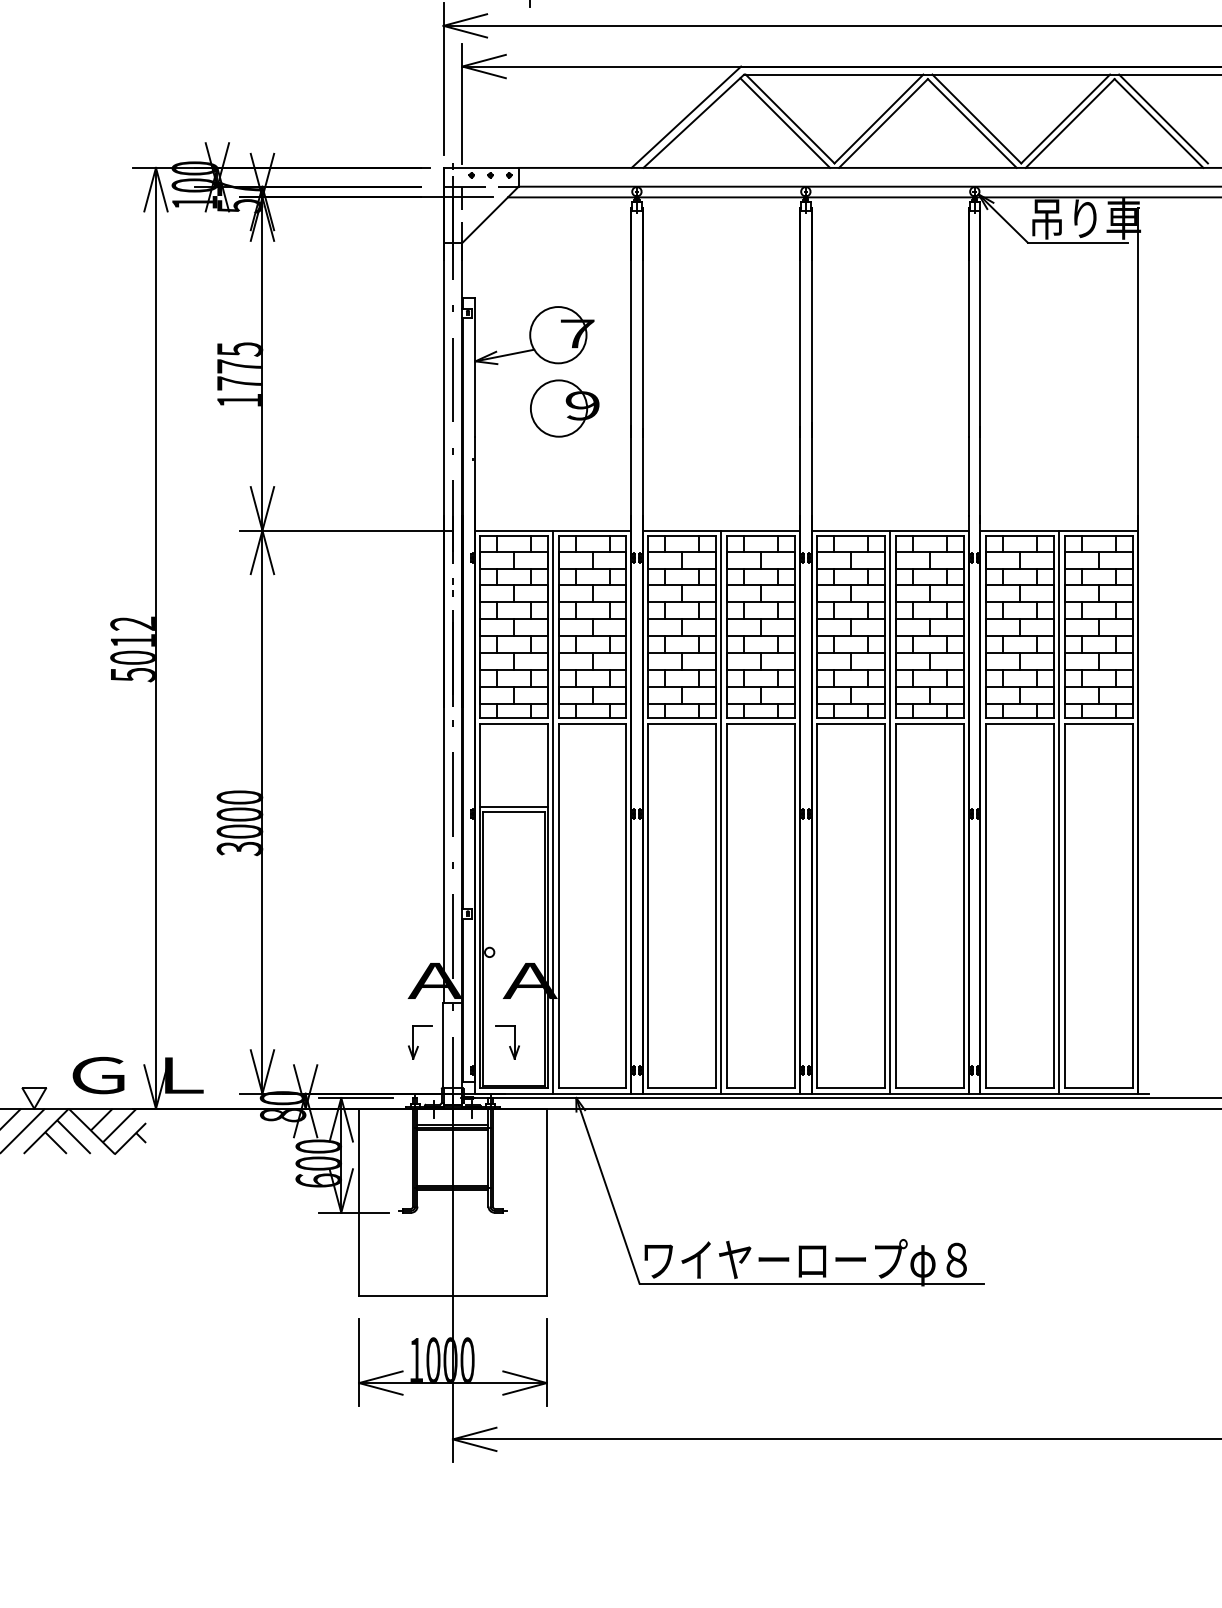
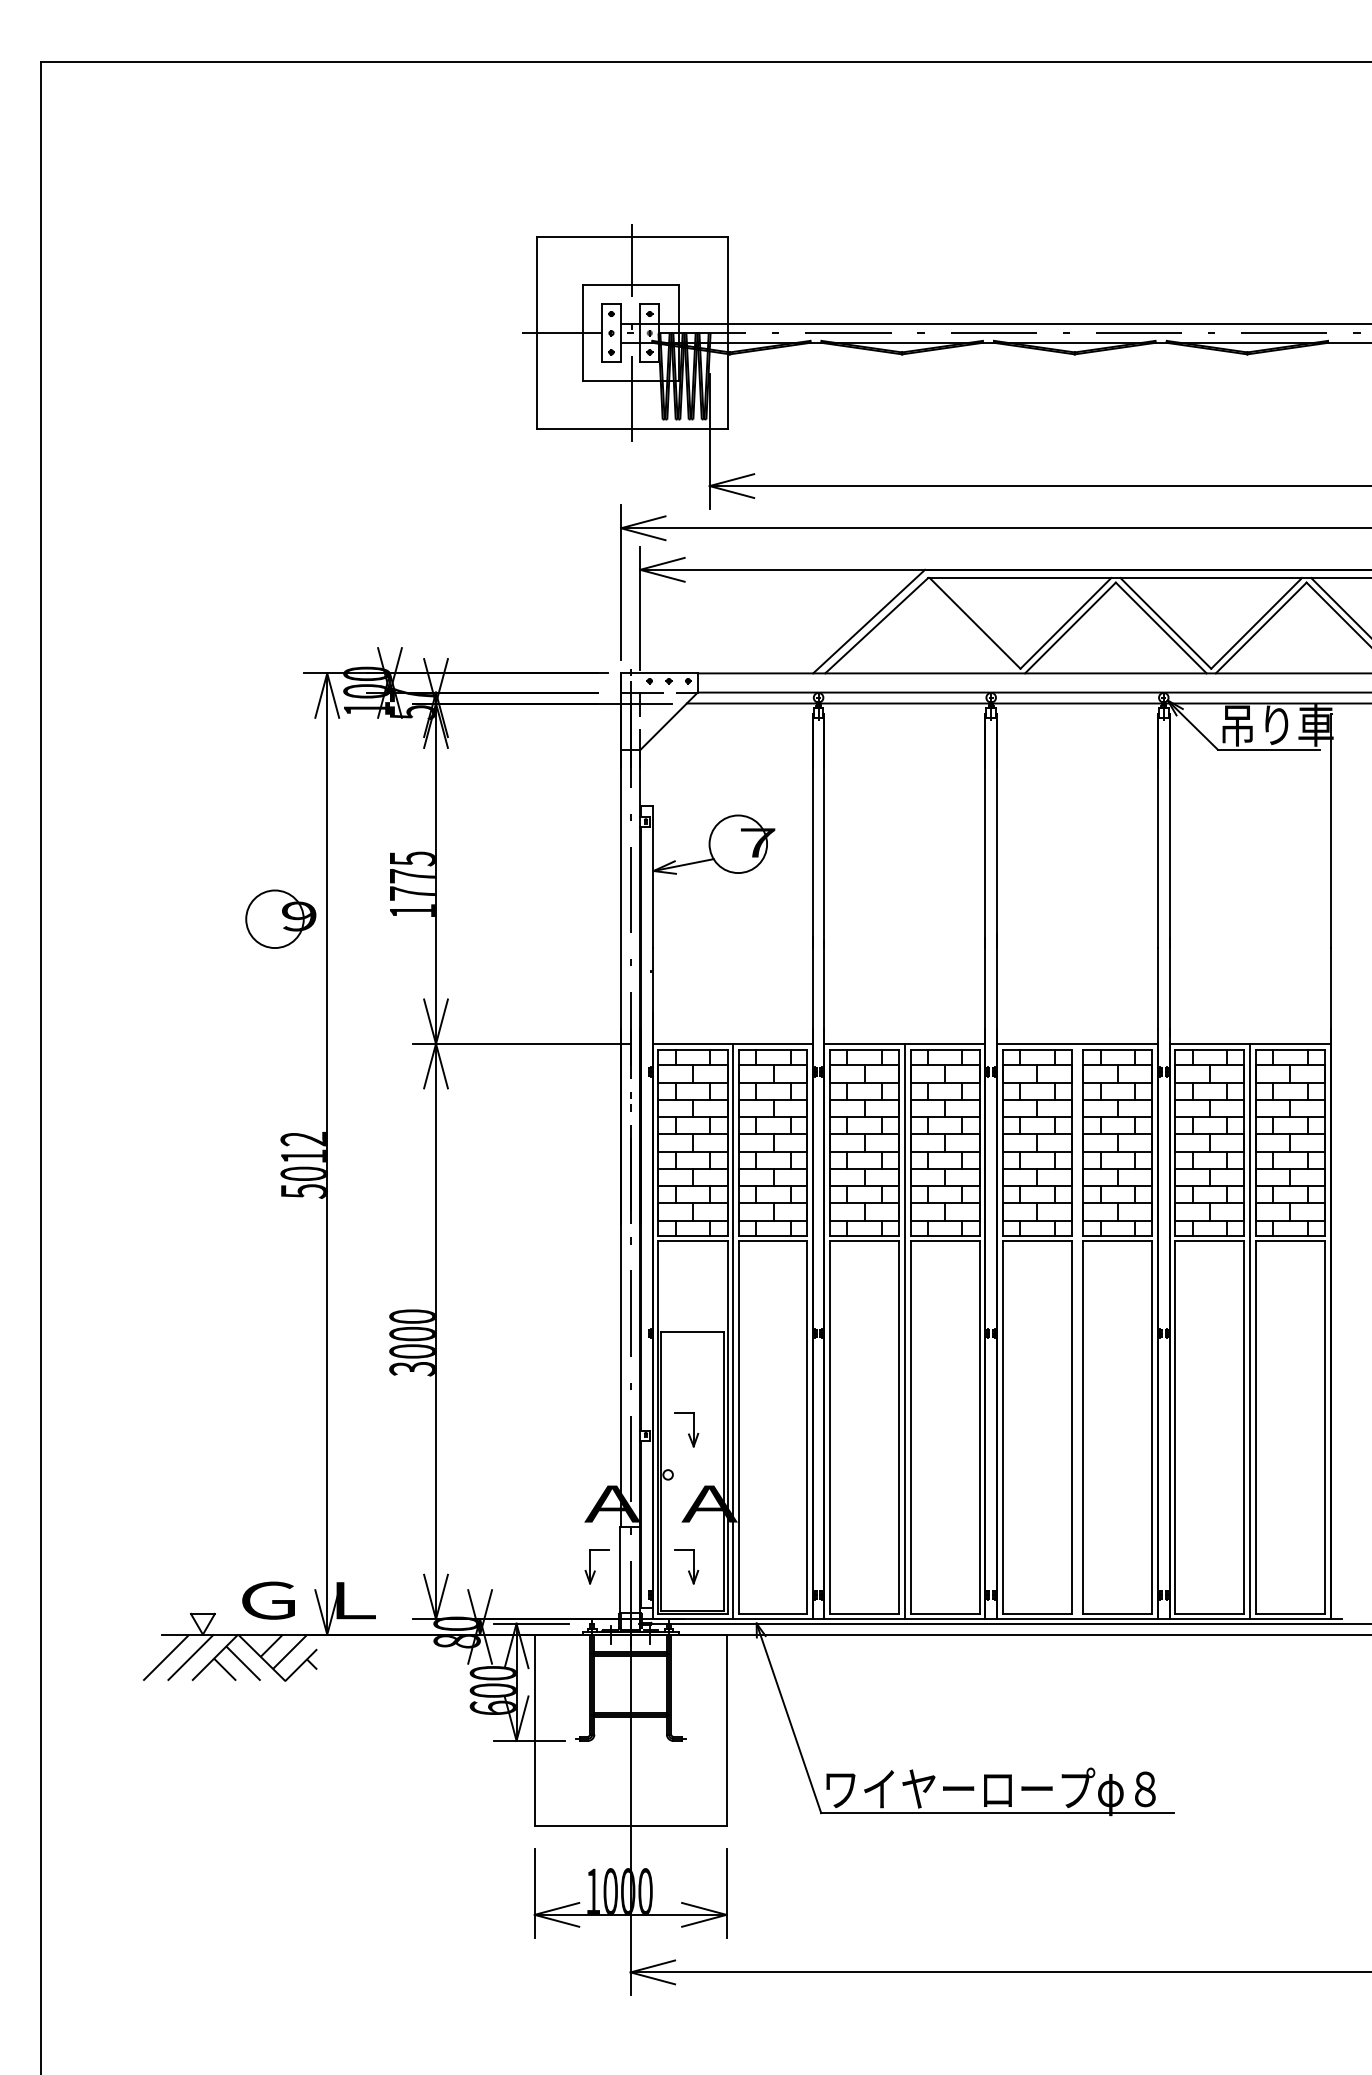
line: (784, 122) -> (969, 627), removed
part: (564, 407) -> (280, 918), moved
line: (513, 807) -> (692, 1326), removed
line: (890, 812) -> (1077, 1331), removed
part: (507, 907) -> (686, 1429), added

